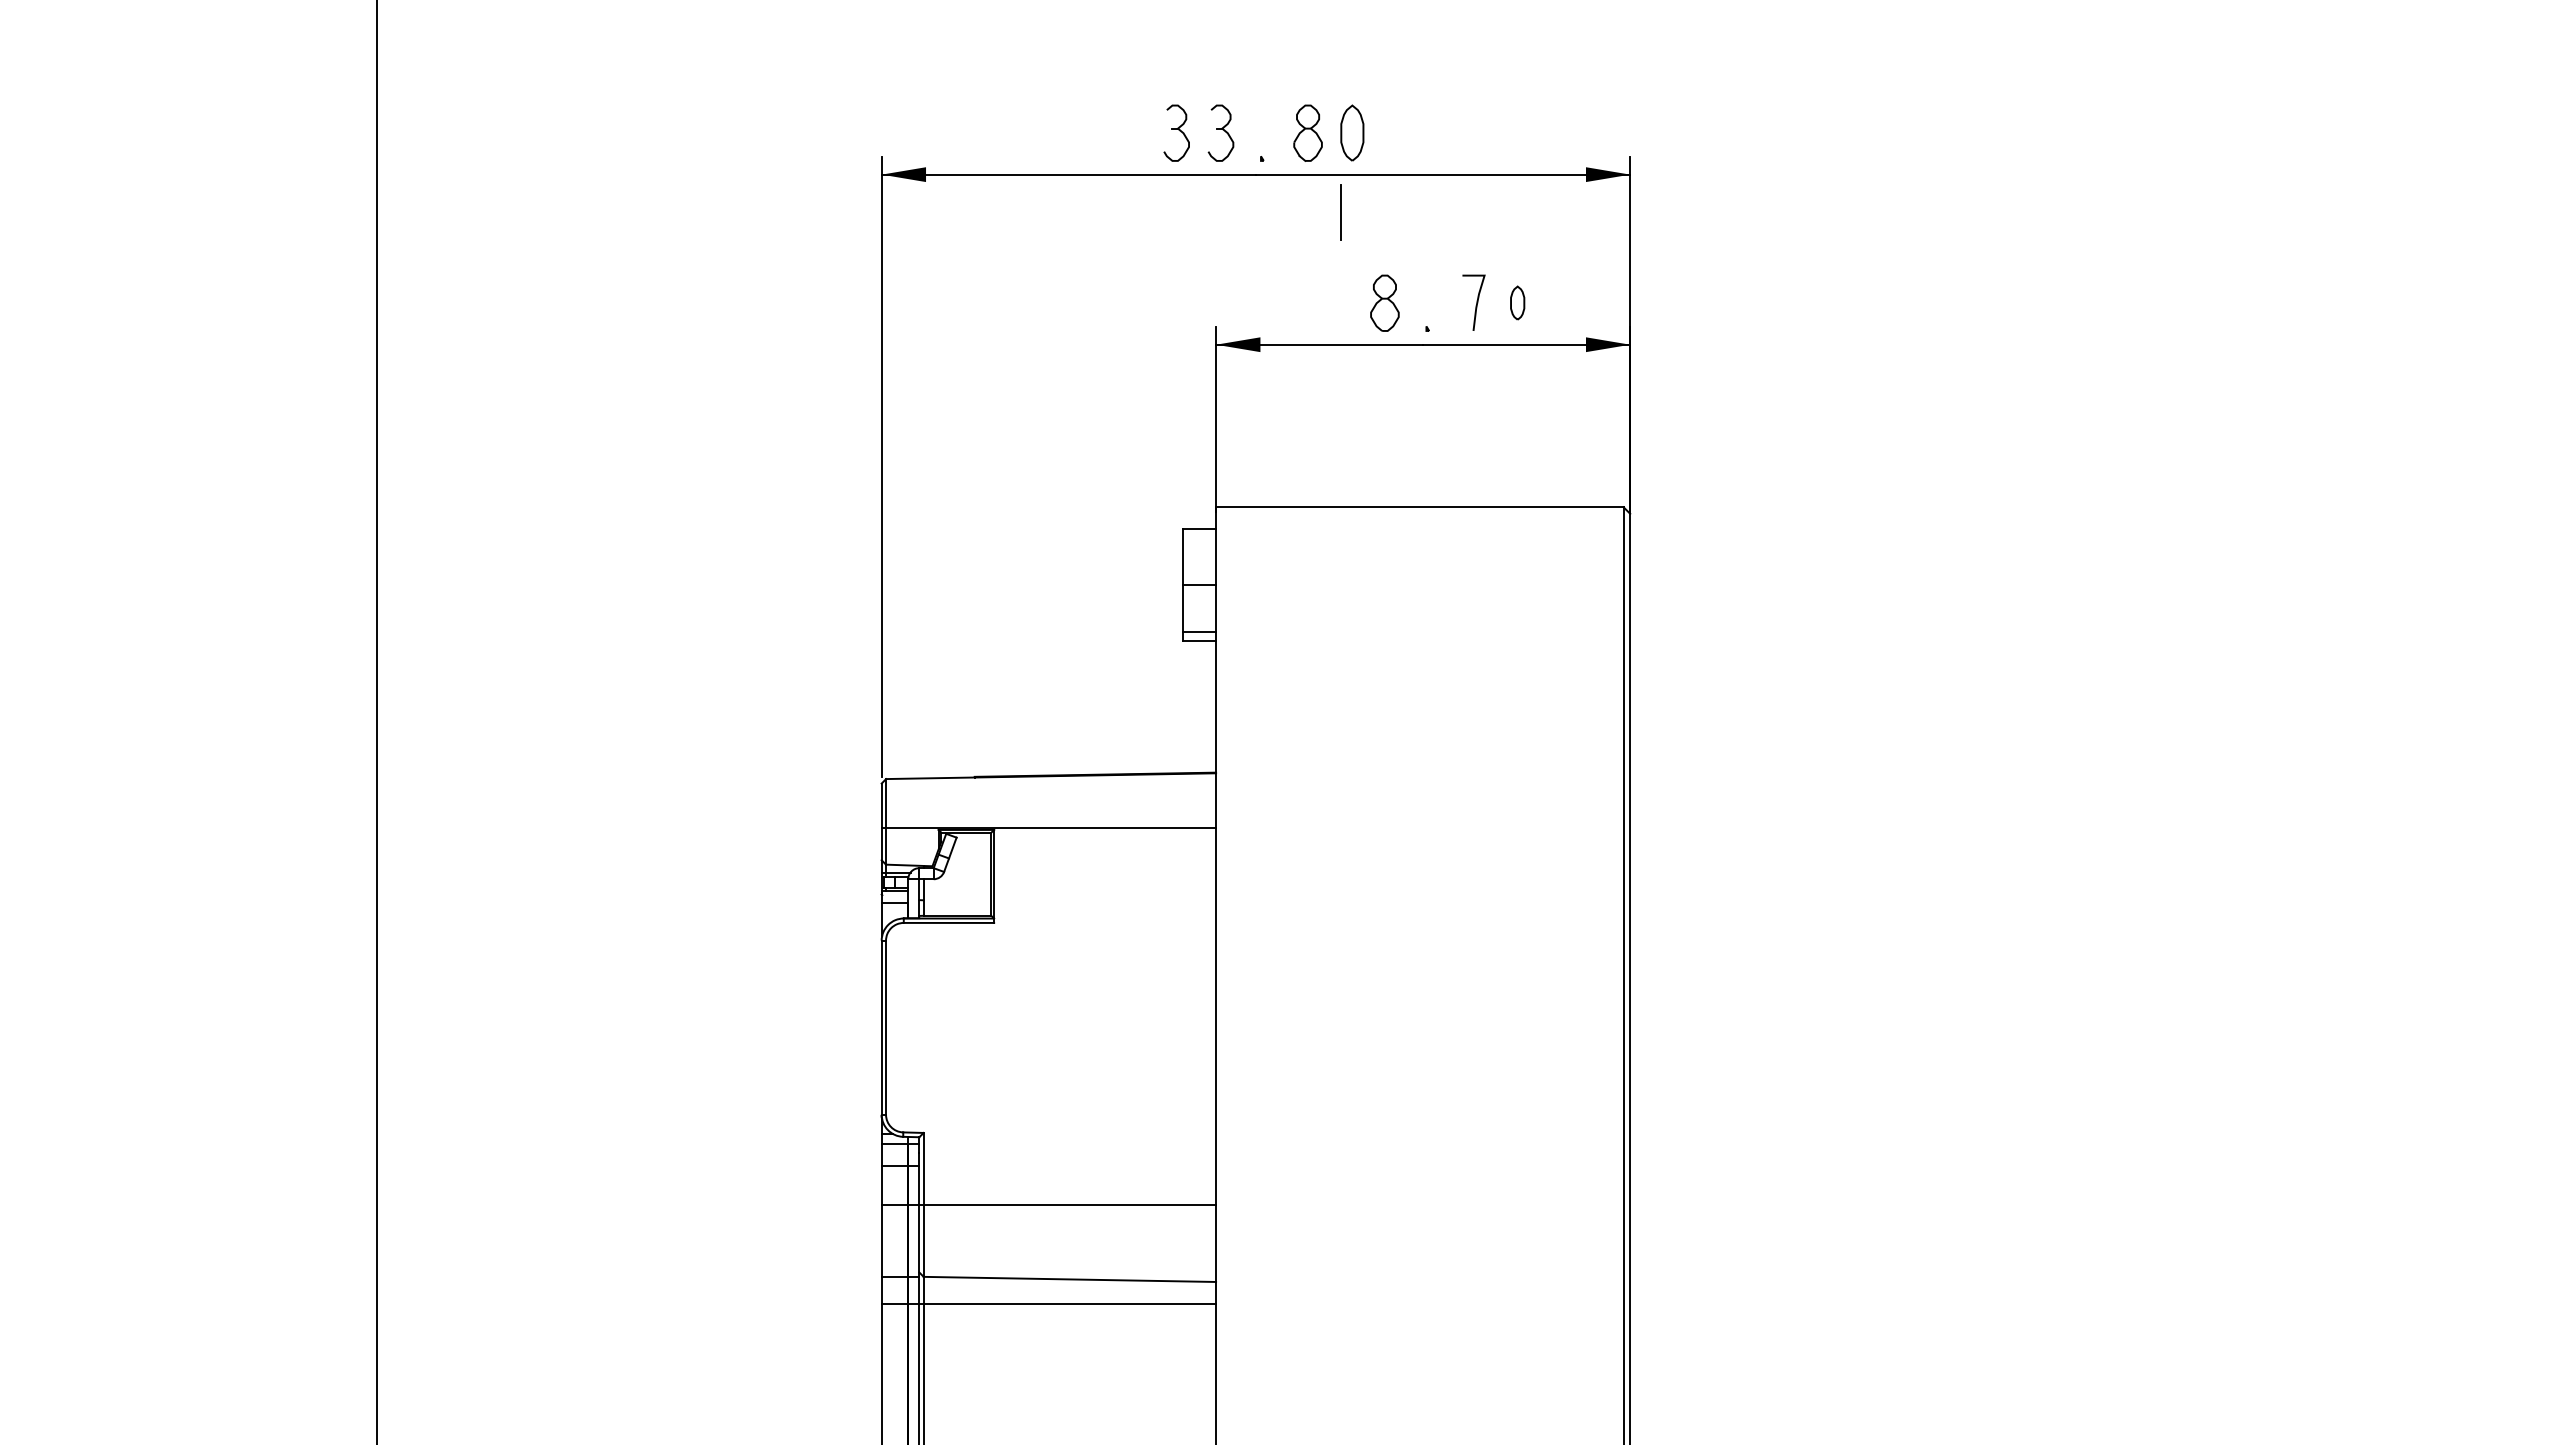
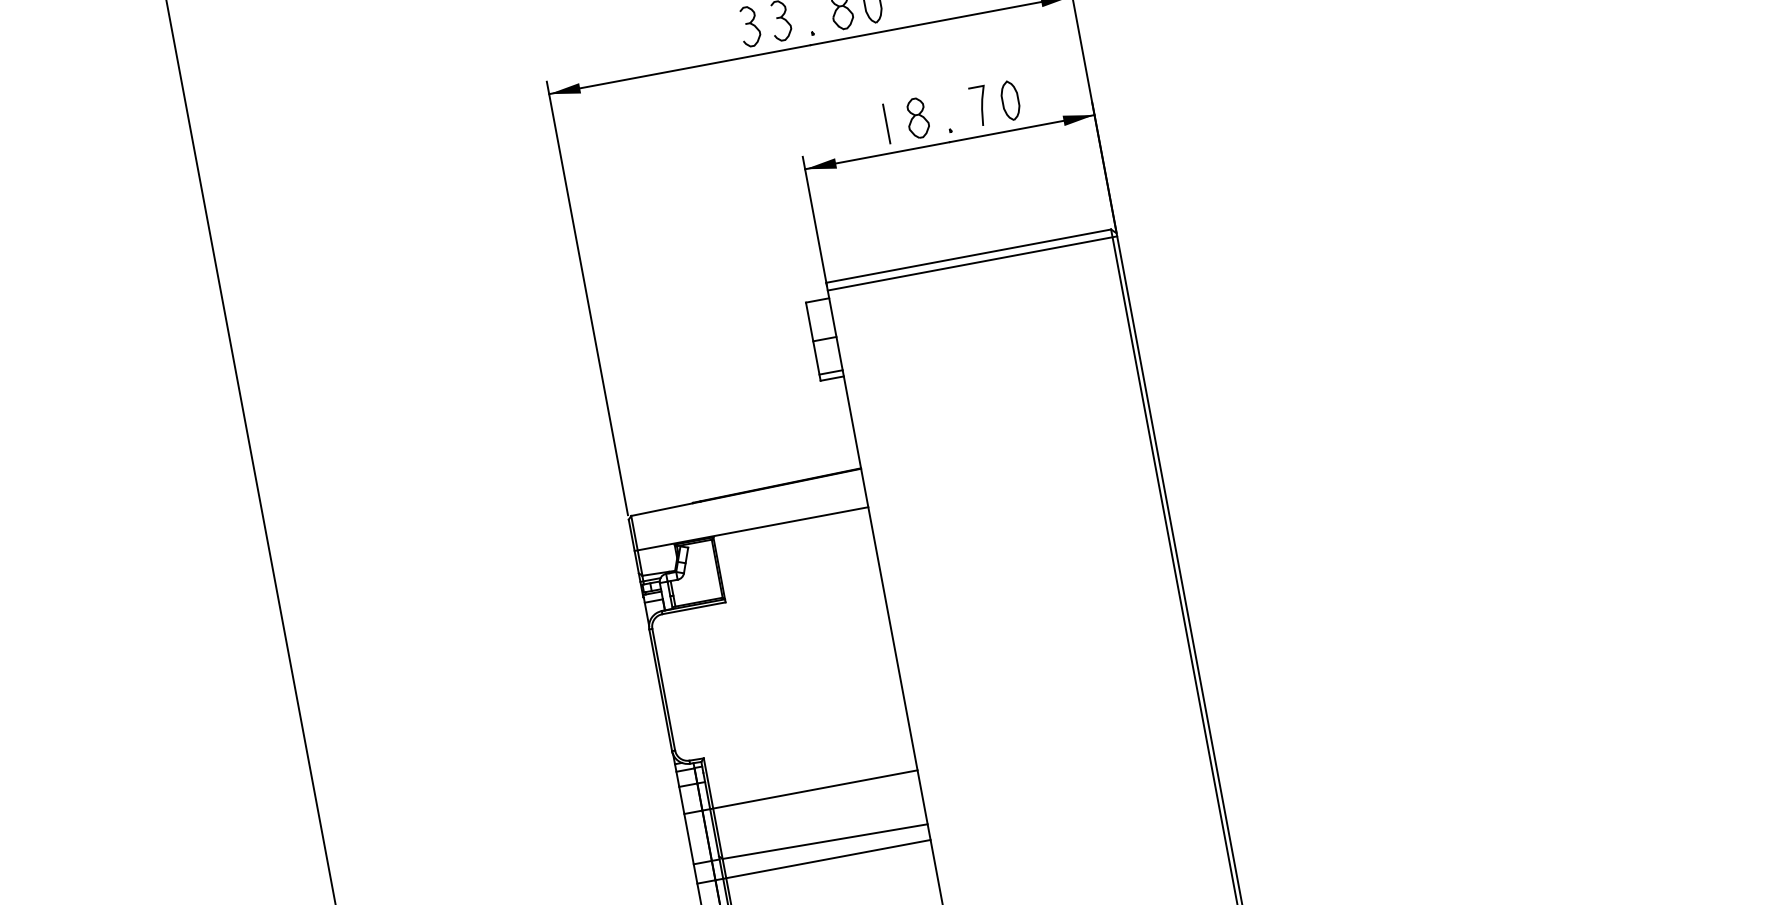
line: (1340, 212) -> (886, 124), moved
part: (1517, 302) -> (1010, 100), size x1.67
line: (1423, 518) -> (972, 263), added

